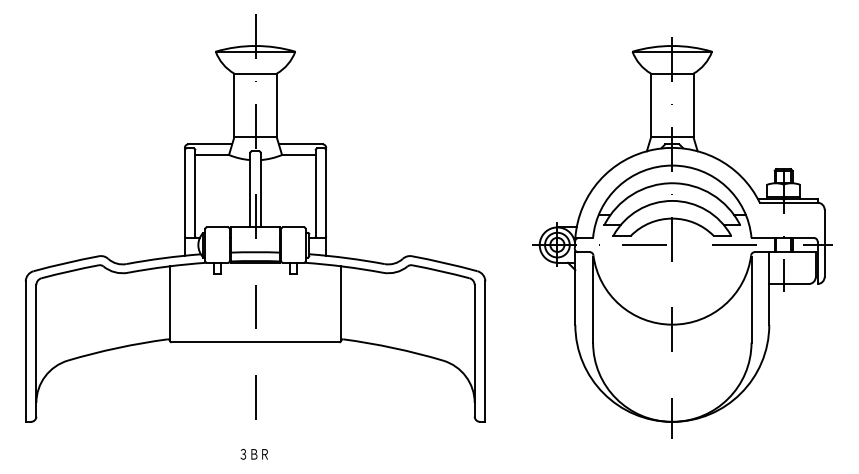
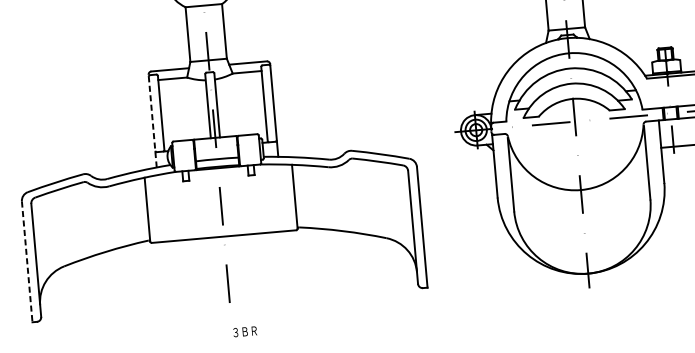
line: (184, 201) -> (152, 120), solid -> dashed
line: (25, 352) -> (27, 262), solid -> dashed
text: (253, 454) -> (244, 331), moved

